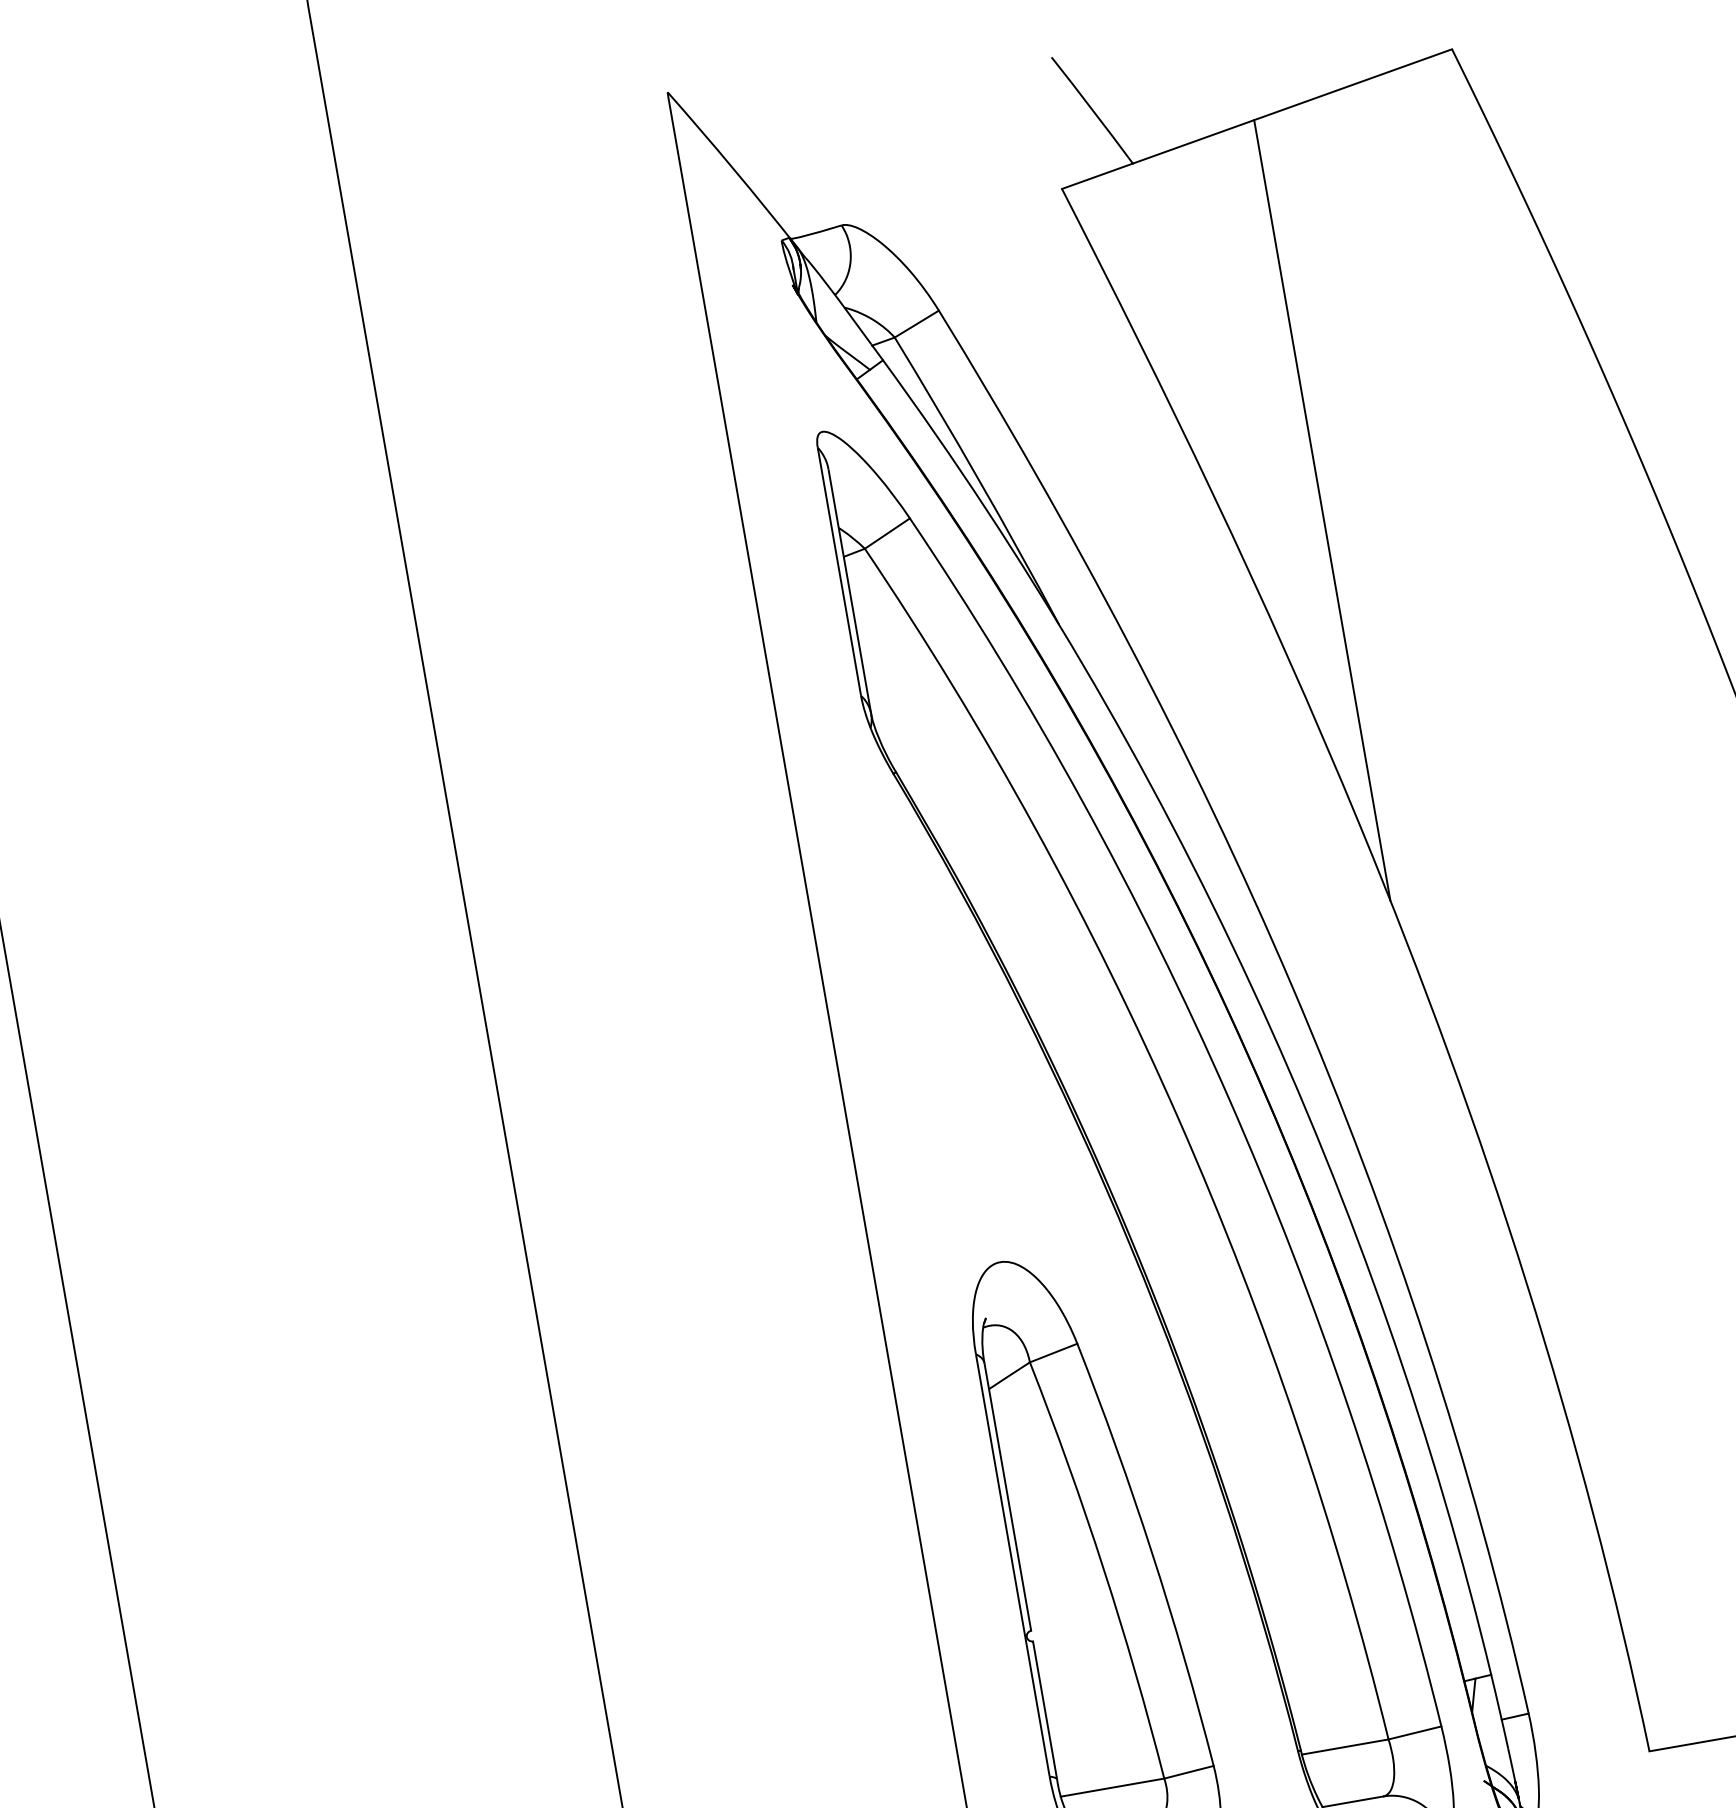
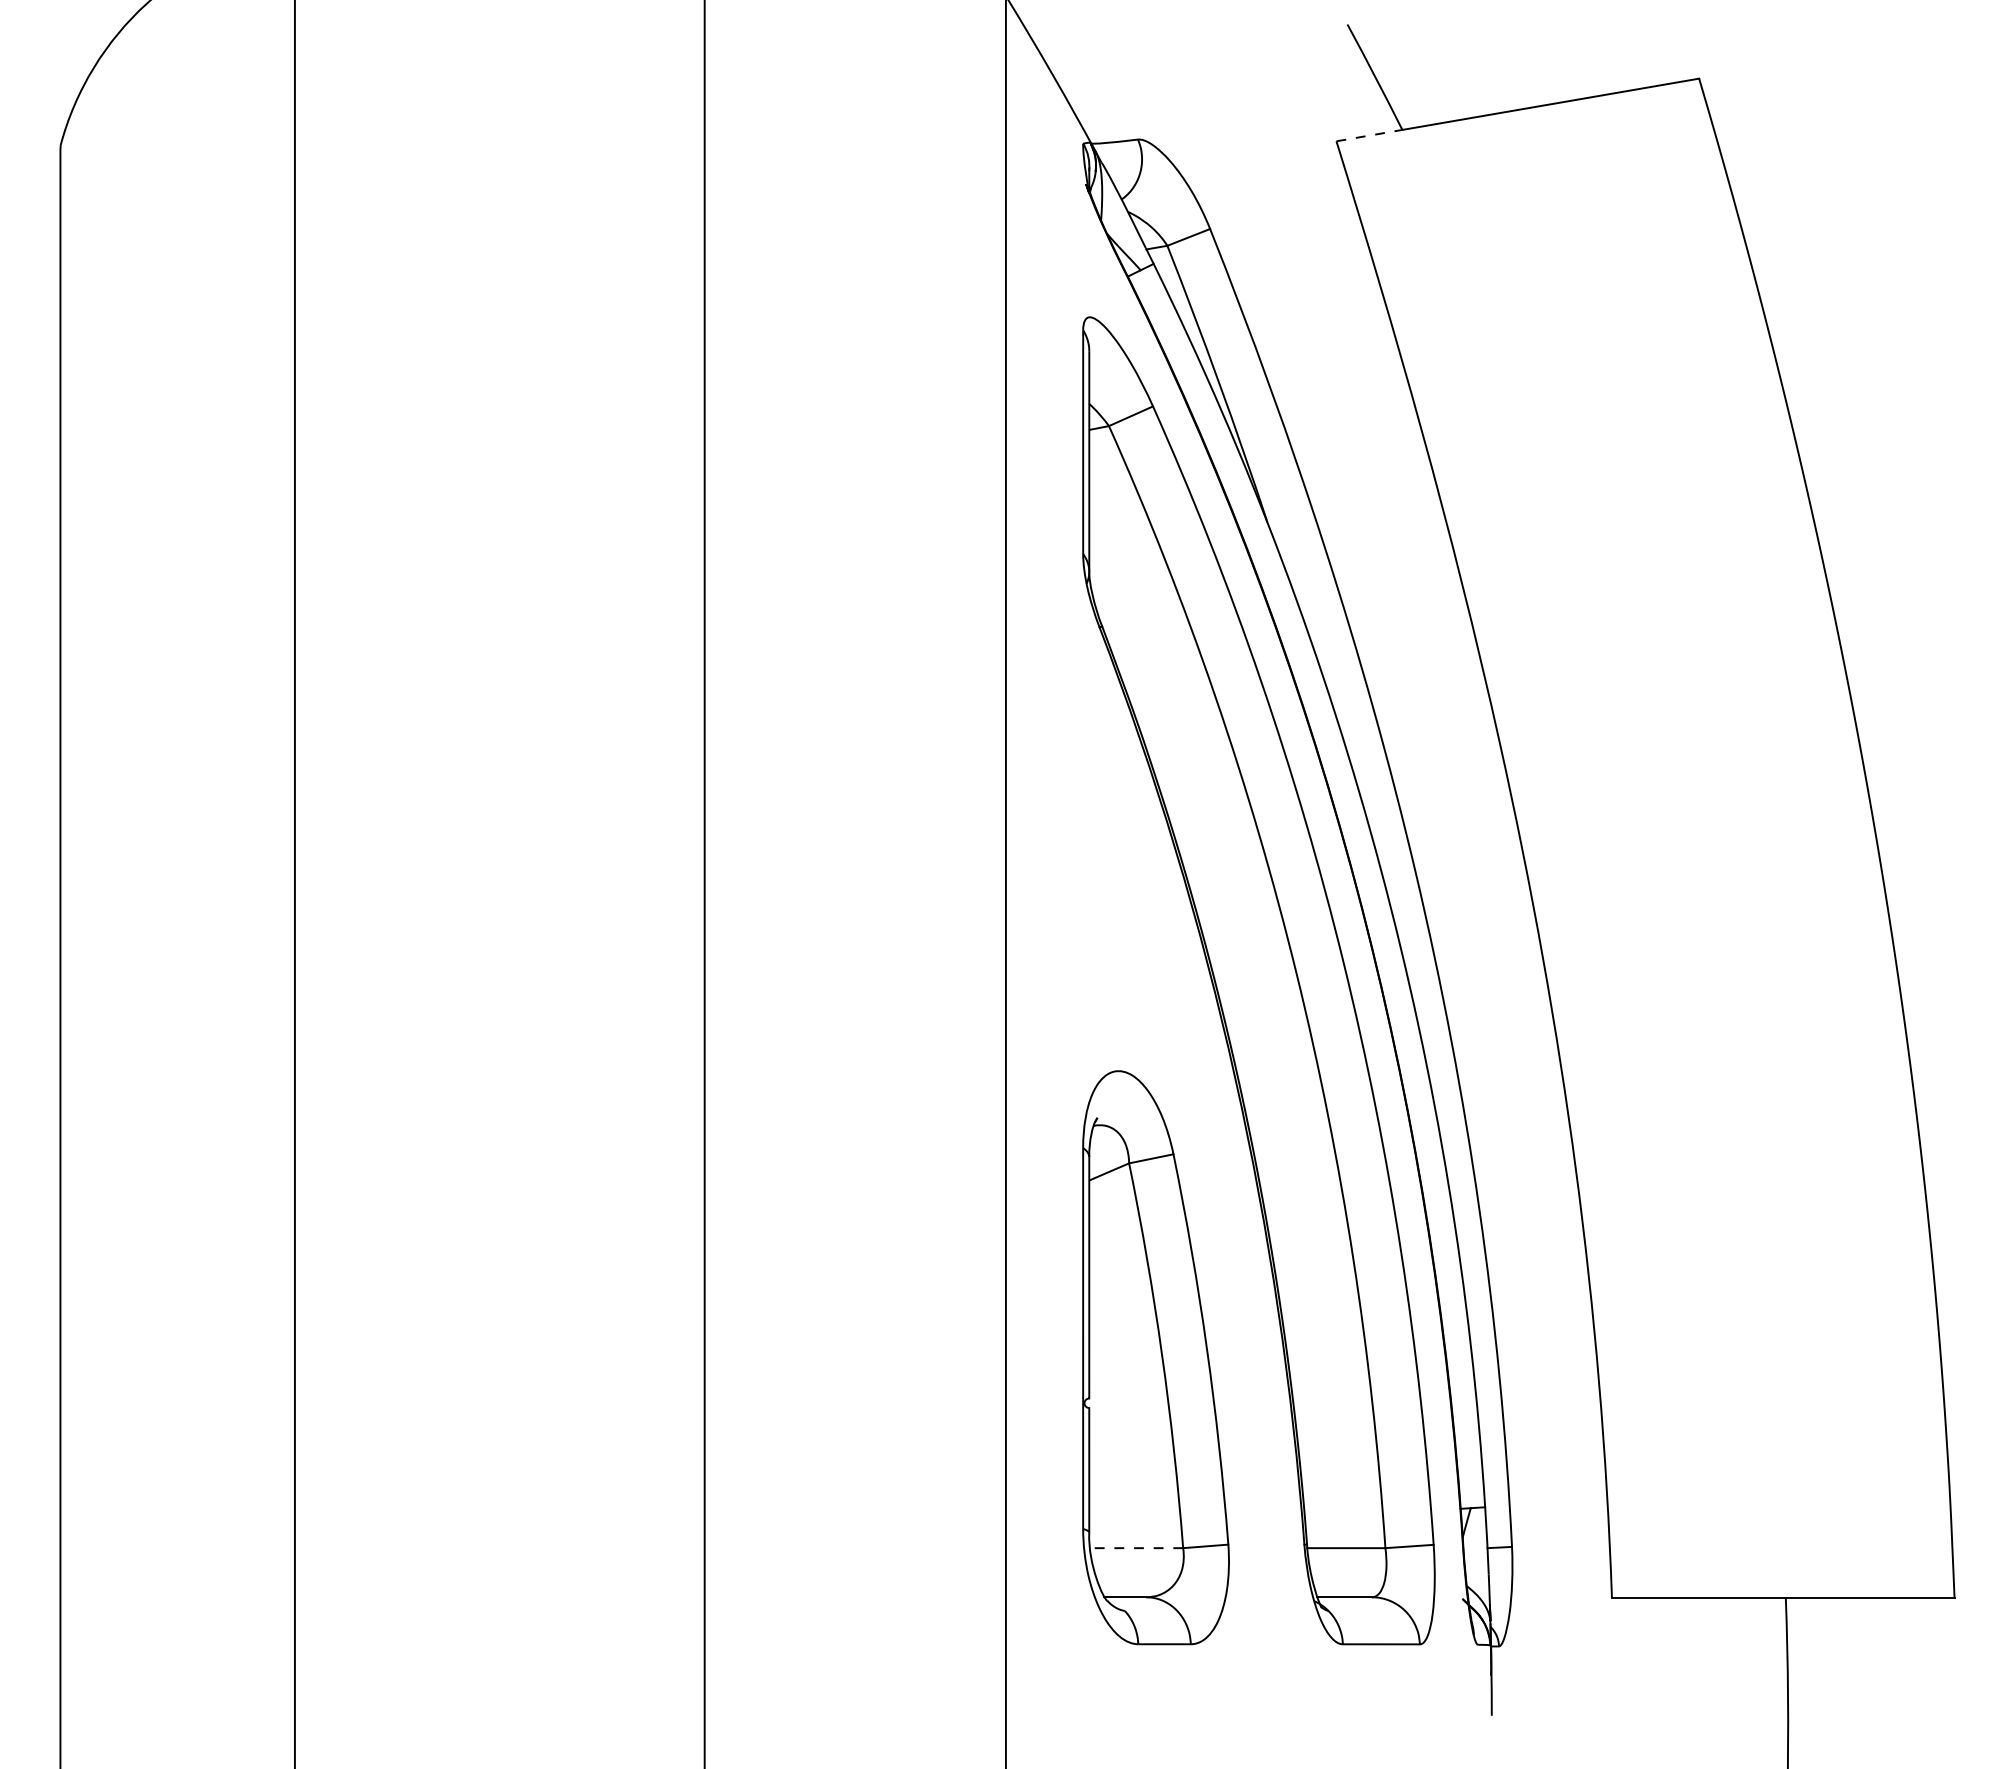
line: (1097, 176) -> (1369, 135), solid -> dashed
line: (1322, 510) -> (1515, 462), removed
line: (1112, 1788) -> (1136, 1548), solid -> dashed

